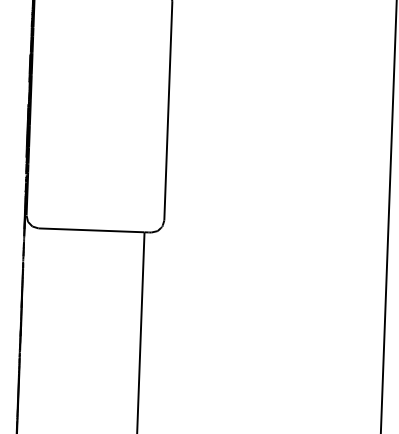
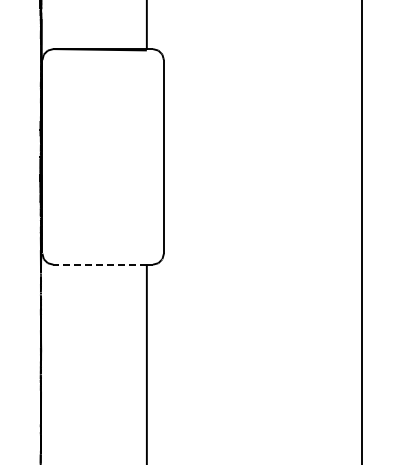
line: (92, 230) -> (100, 264), solid -> dashed

